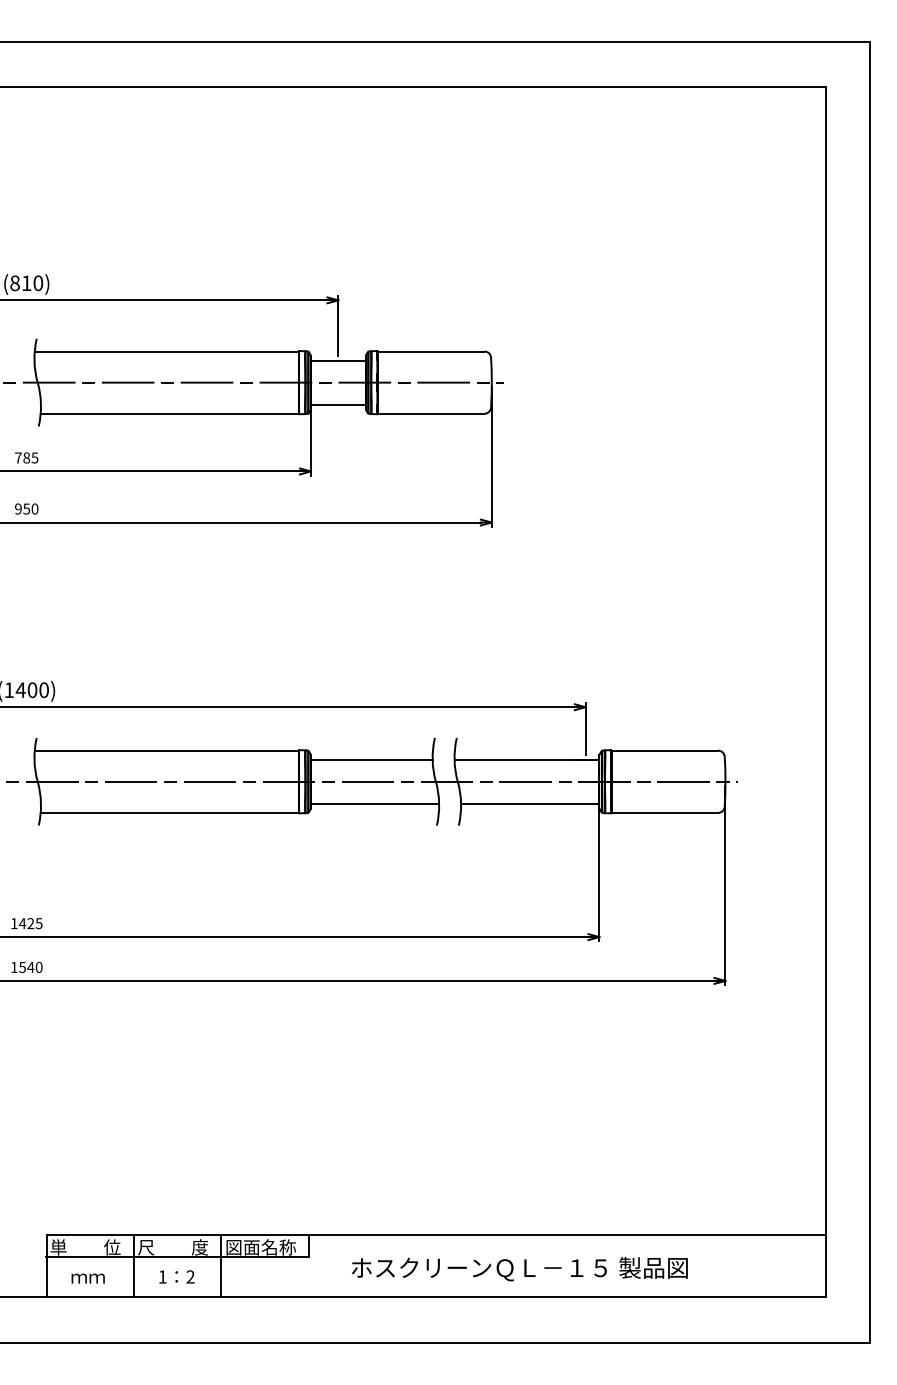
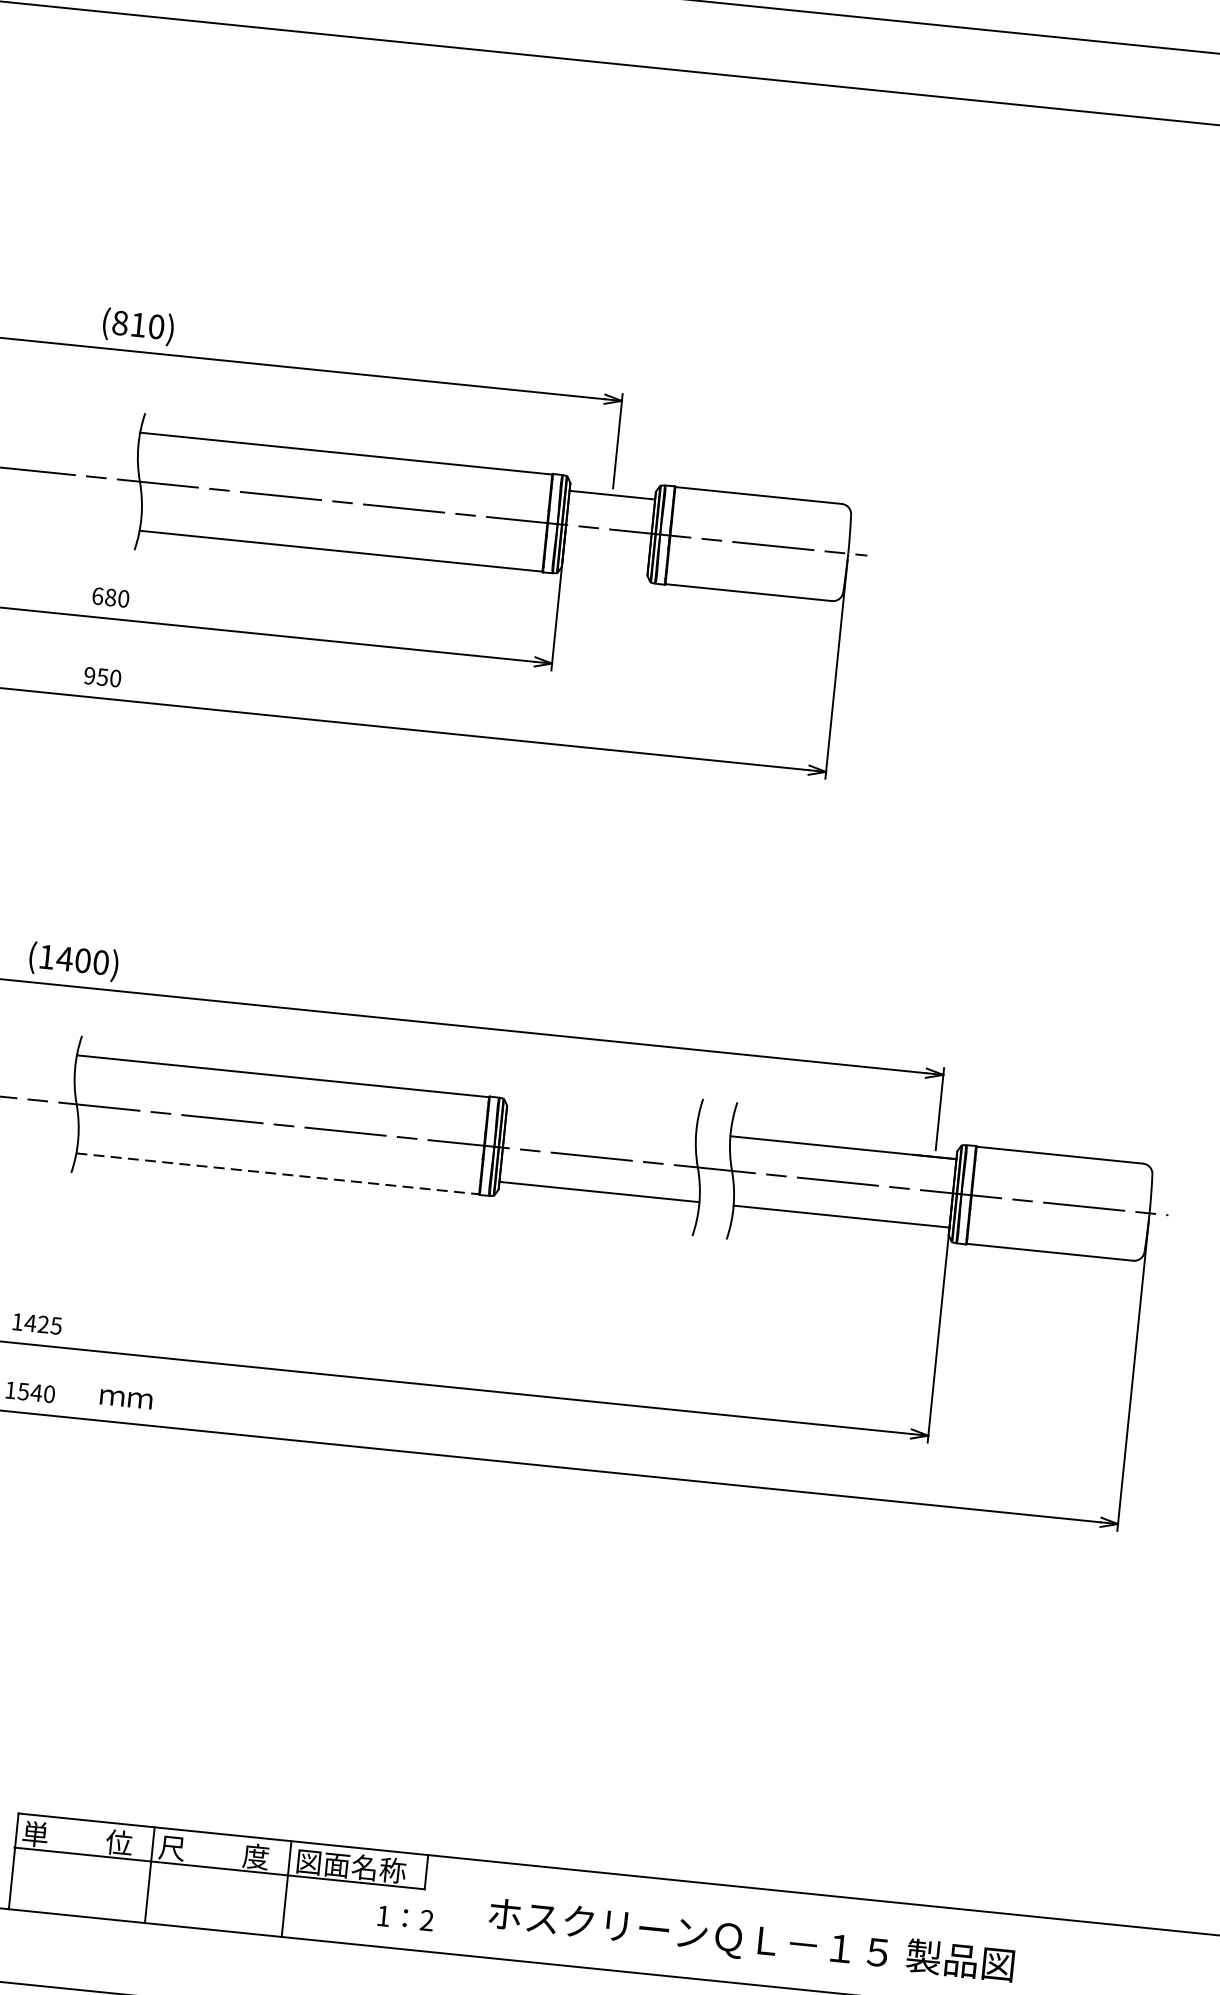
line: (337, 404) -> (604, 563), removed
text: (26, 457) -> (110, 596), 785 -> 680
line: (371, 759) -> (600, 1122), removed
line: (170, 812) -> (278, 1173), solid -> dashed
text: (176, 1276) -> (405, 1917), moved
text: (87, 1278) -> (125, 1398), moved

